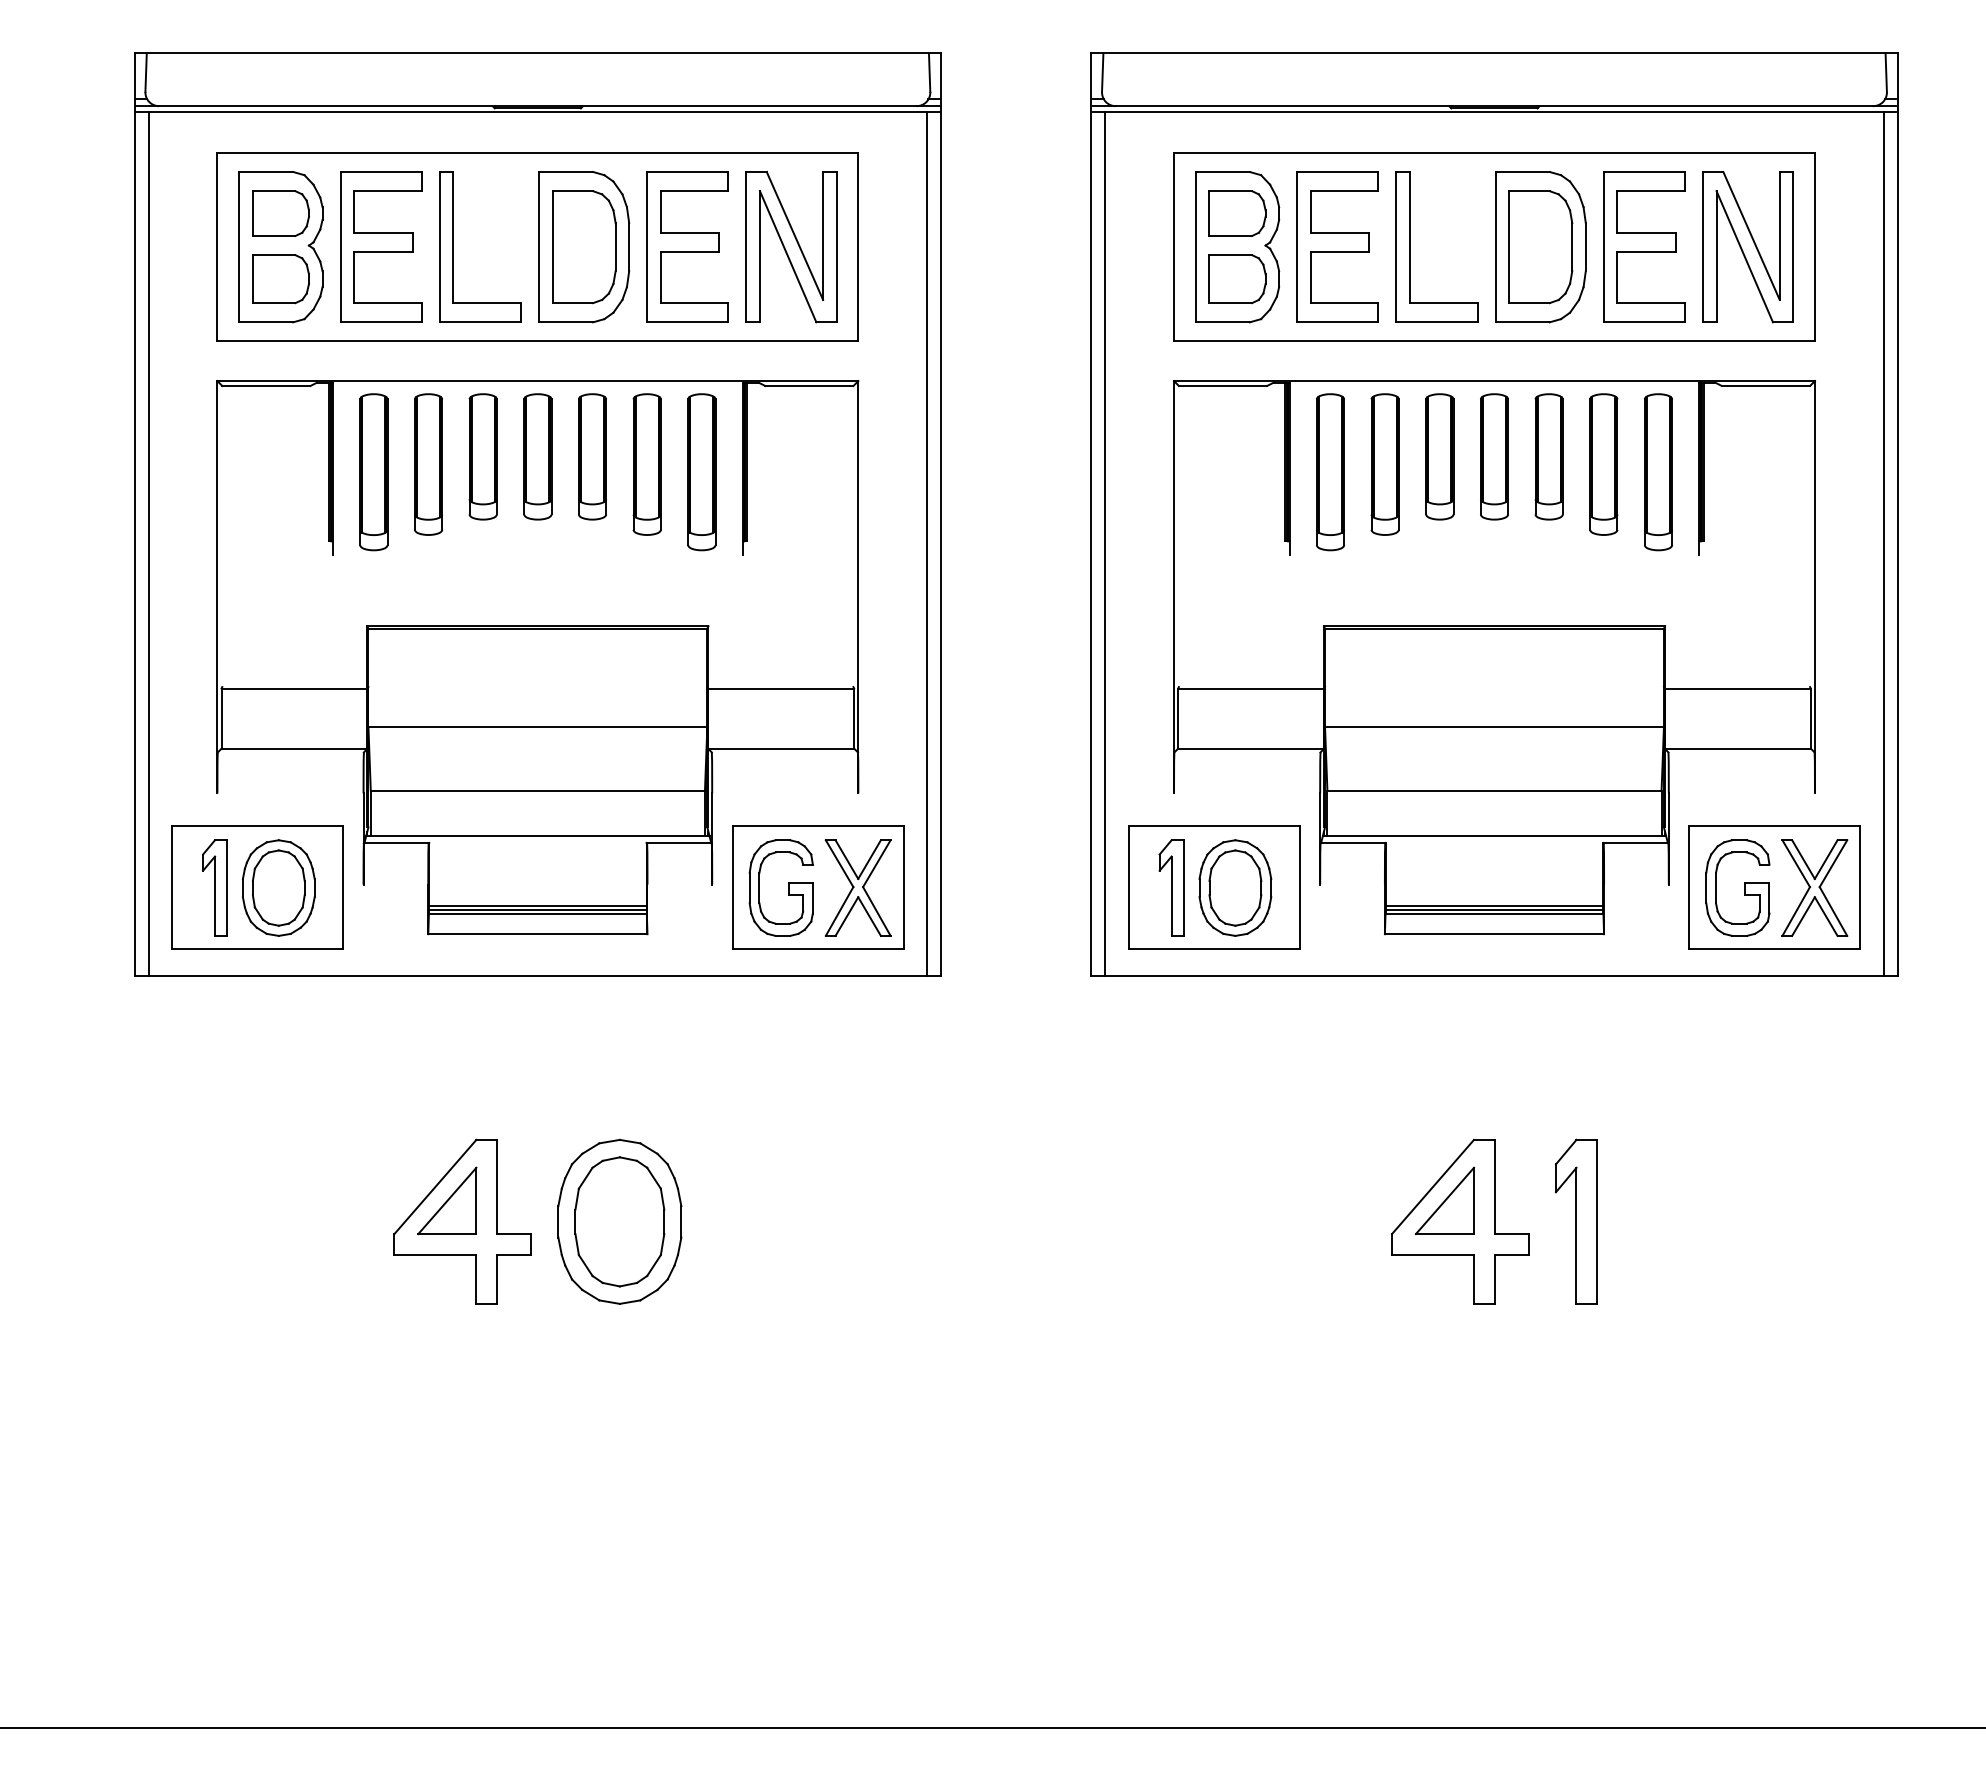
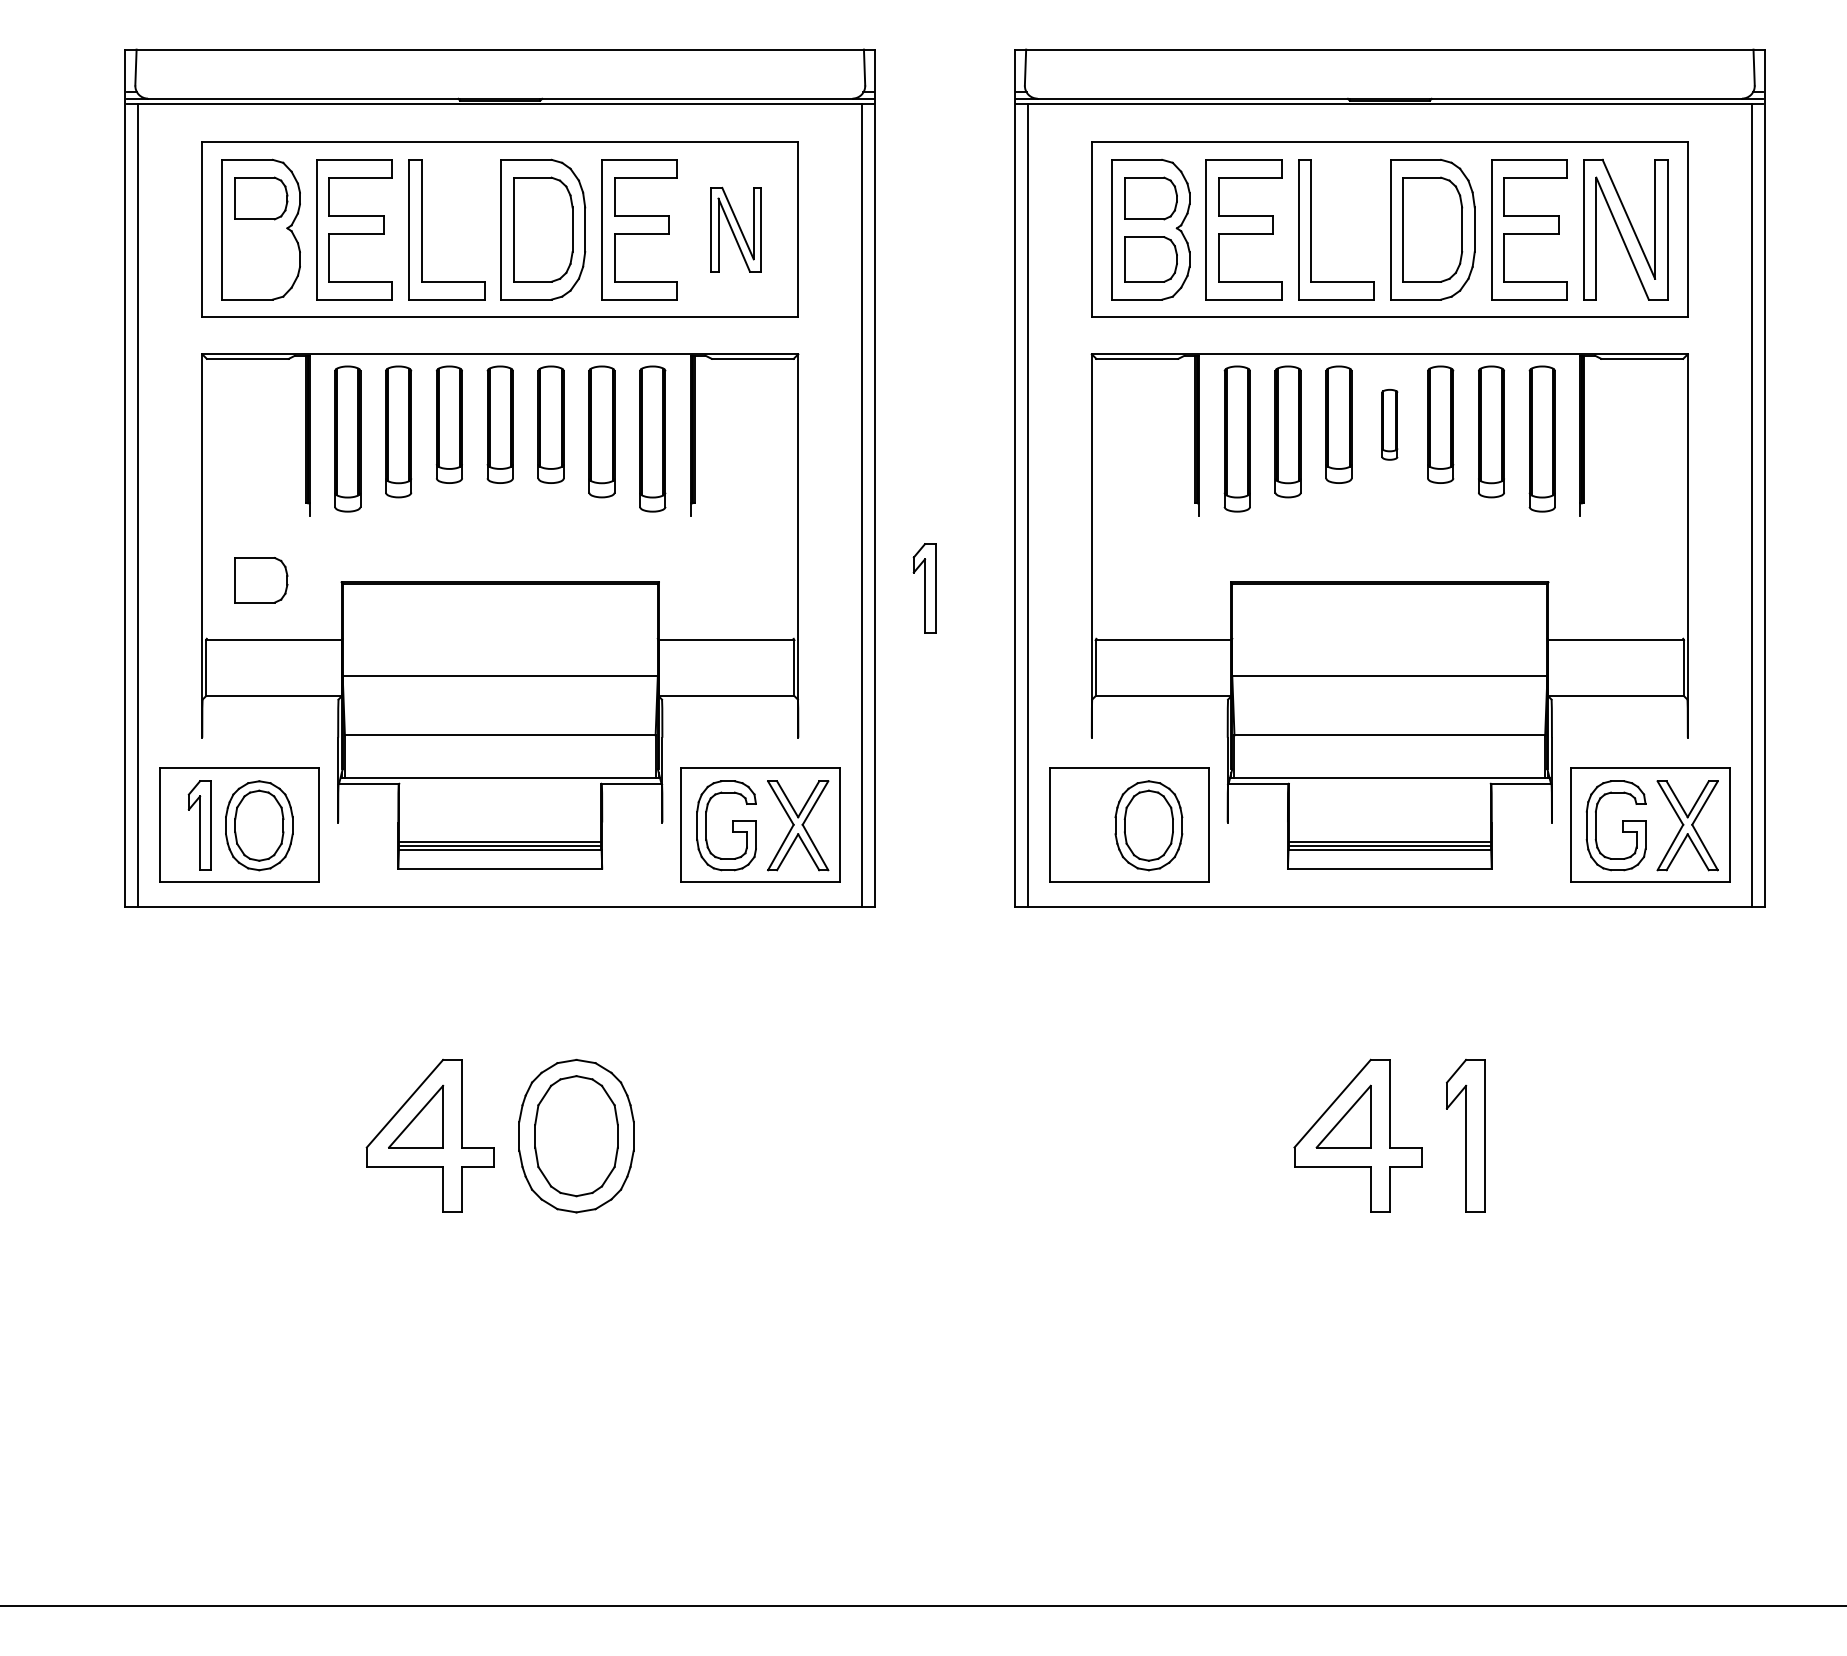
part: (791, 247) -> (736, 230), size x0.6
part: (280, 279) -> (260, 580), moved
part: (1494, 456) -> (1389, 424), size x0.6
part: (1171, 887) -> (924, 588), moved

